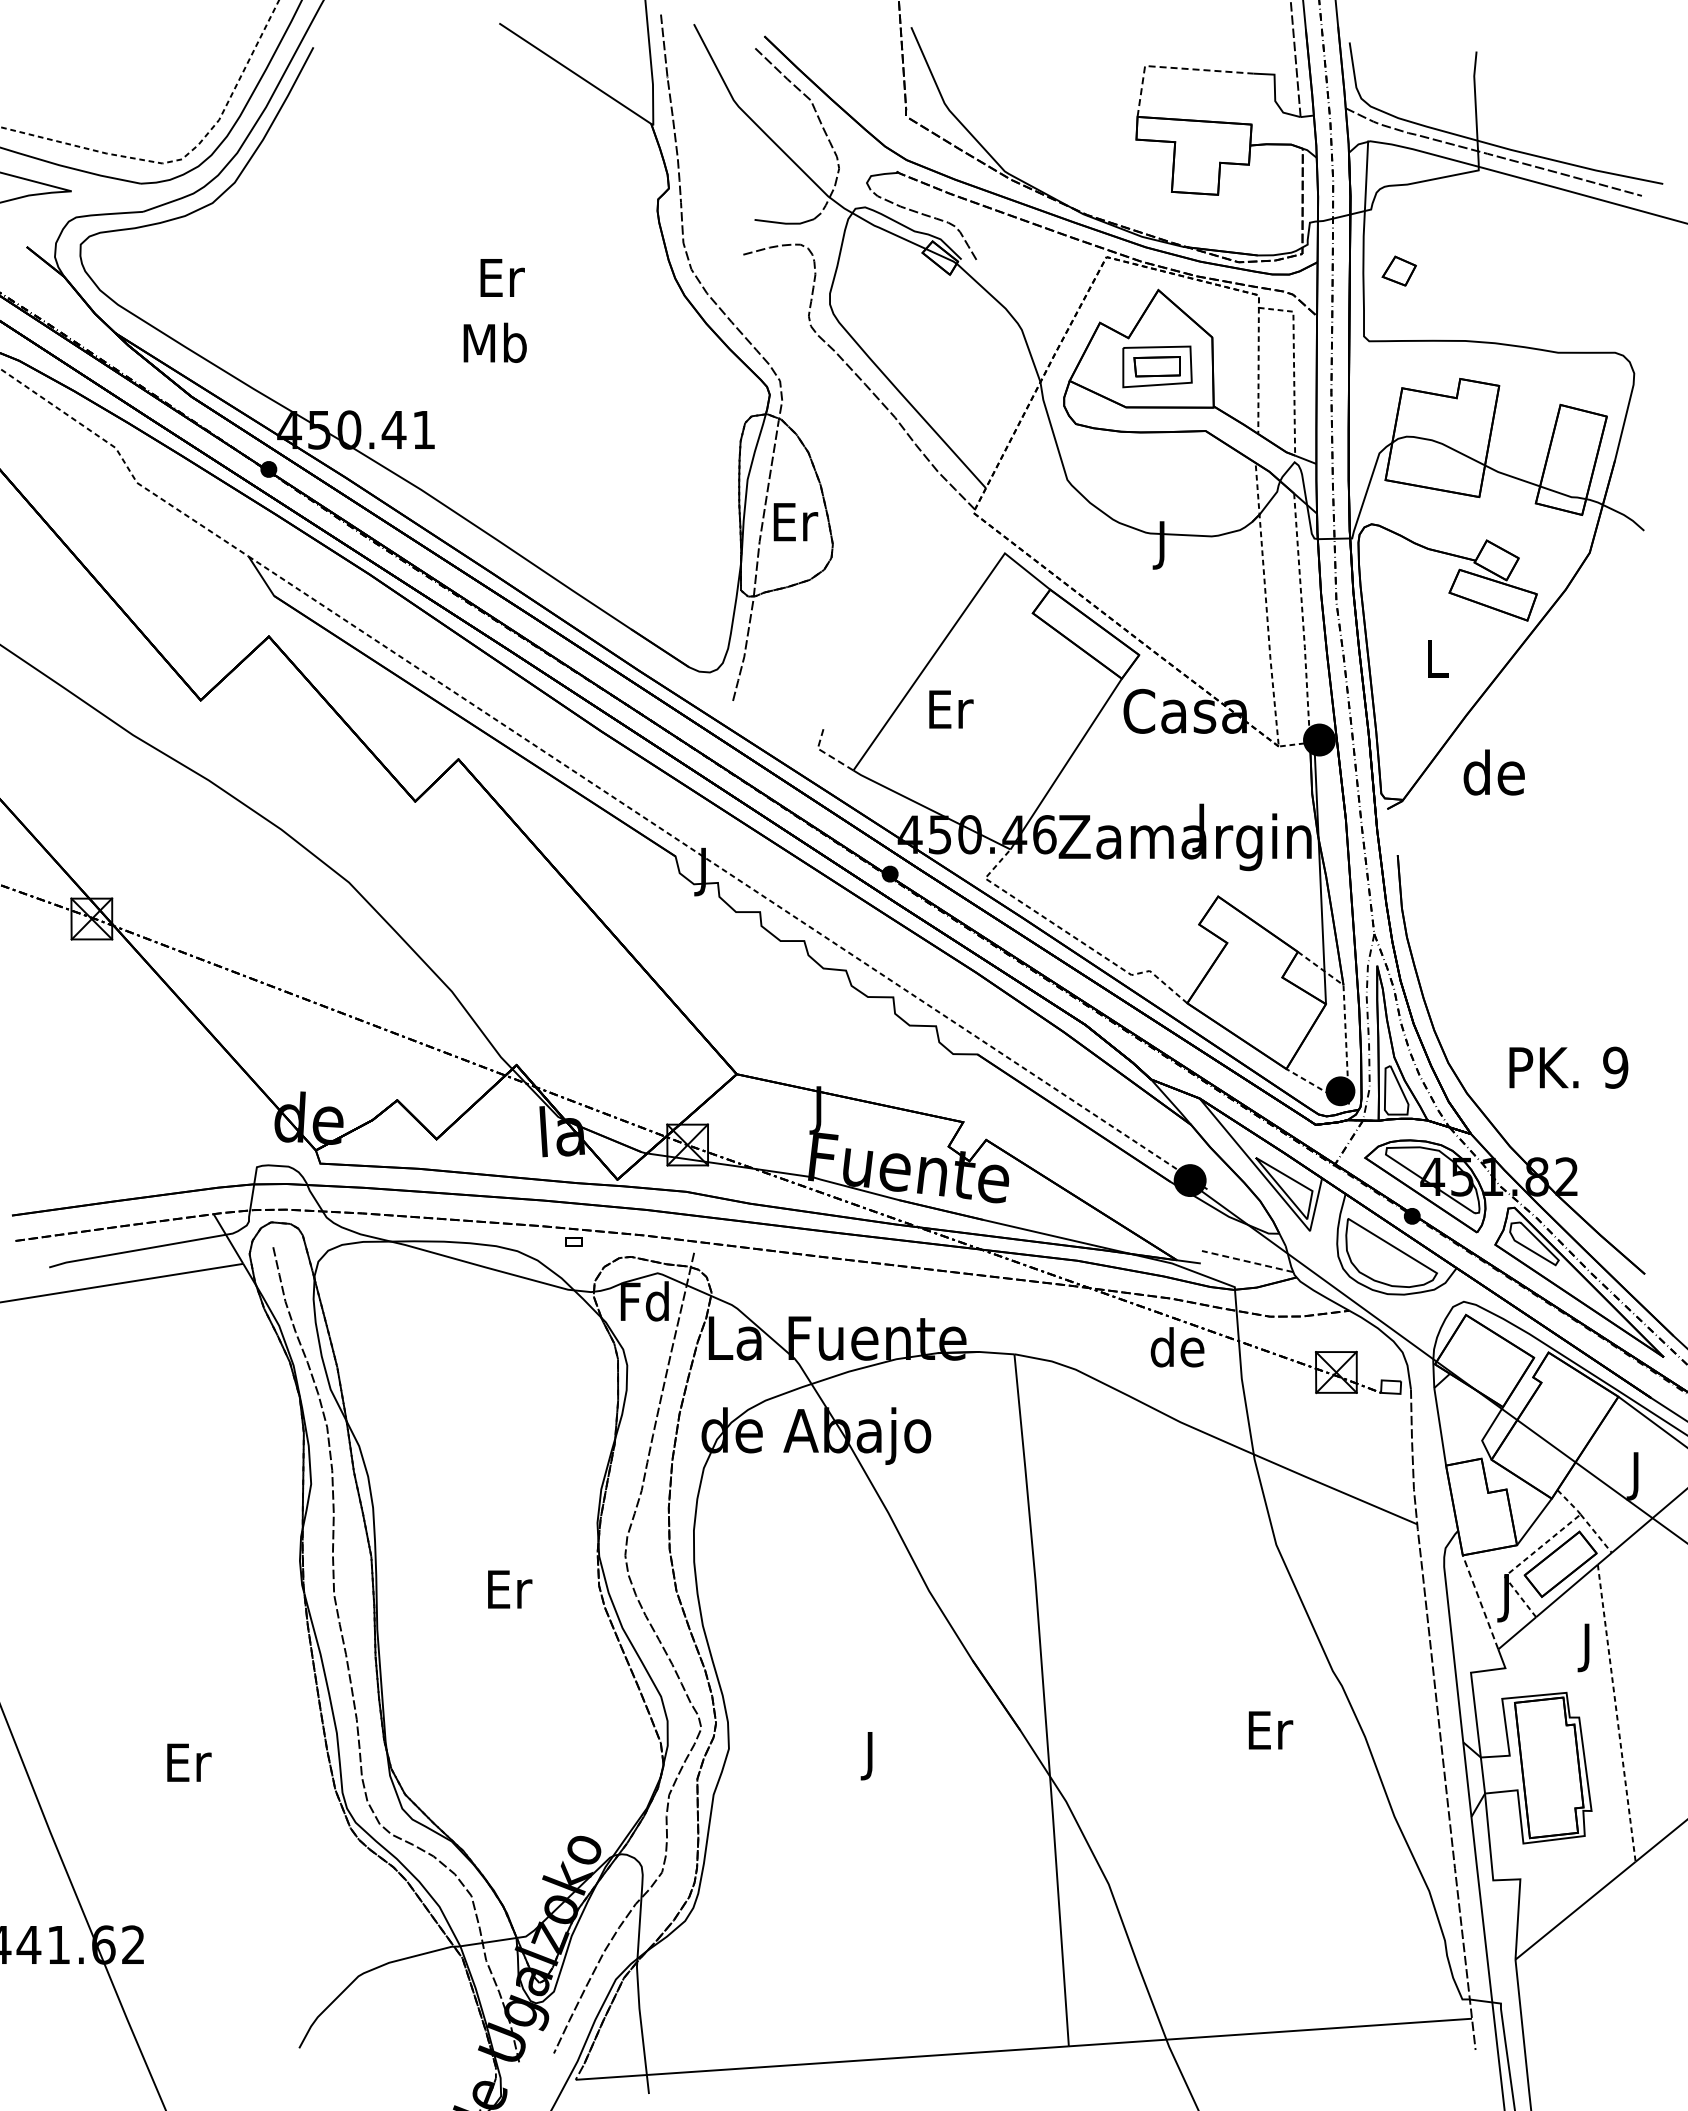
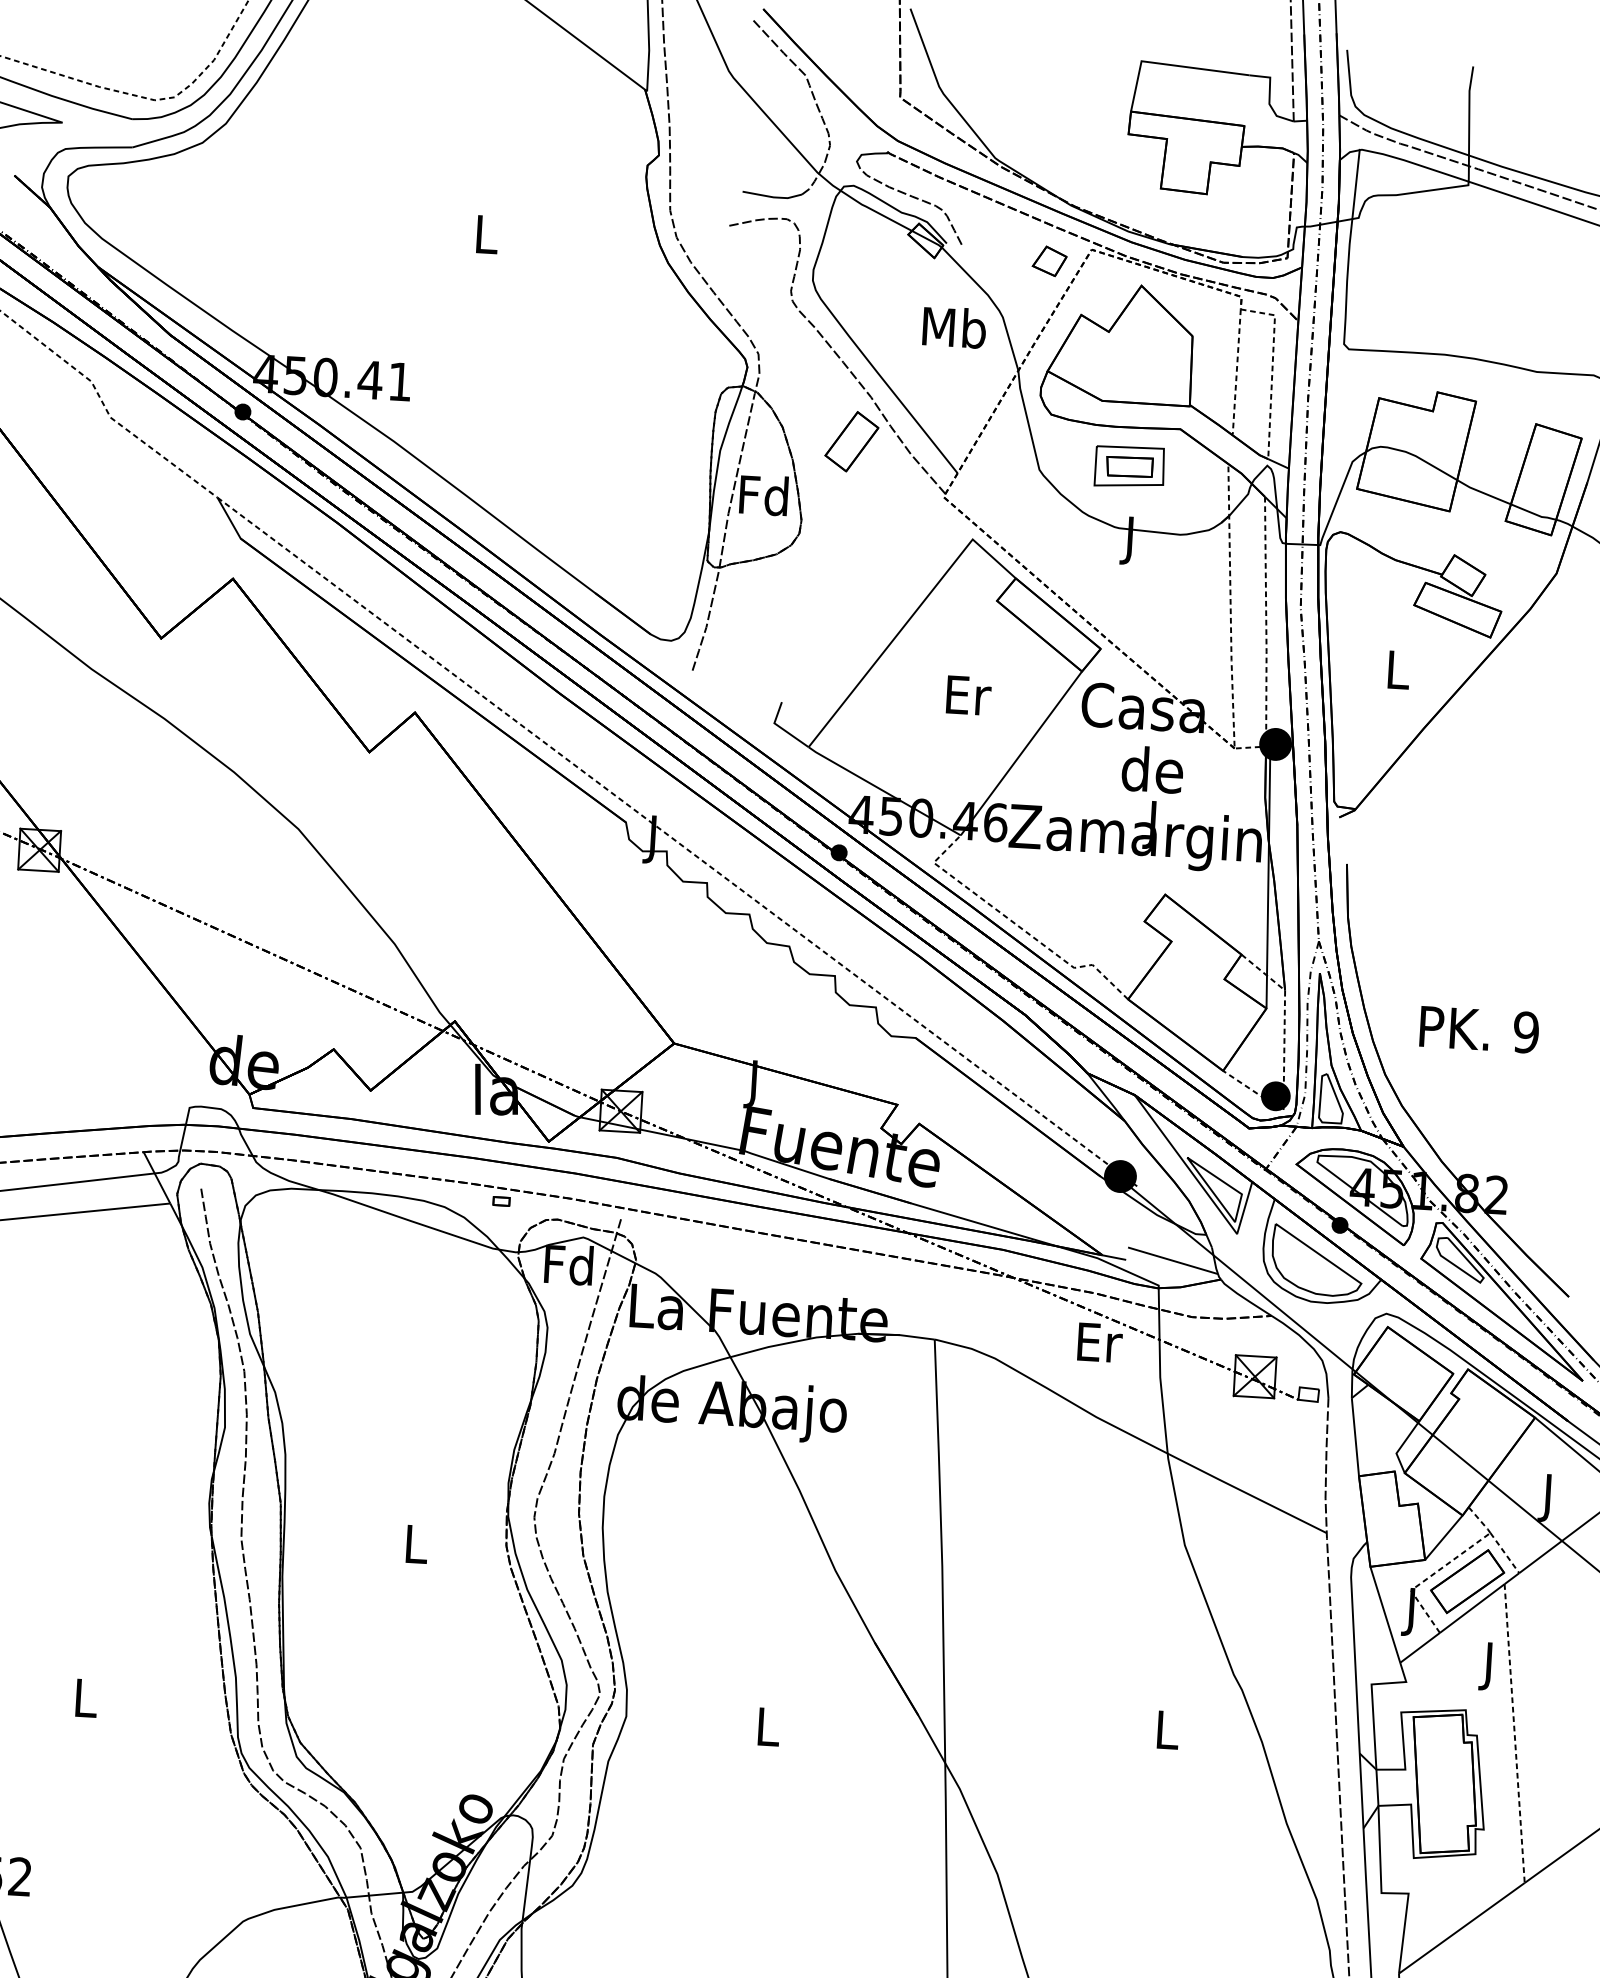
line: (1173, 67) -> (1169, 64), dashed -> solid
part: (1398, 270) -> (1048, 260), moved
text: (502, 277) -> (487, 234), Er -> L
text: (494, 342) -> (953, 327), moved
part: (1157, 366) -> (1129, 466), moved
part: (878, 462) -> (851, 441), added
text: (794, 521) -> (764, 495), Er -> Fd
text: (951, 709) -> (969, 695), moved
line: (825, 753) -> (781, 728), dashed -> solid
text: (1493, 772) -> (1151, 769), moved
text: (1568, 1067) -> (1479, 1029), moved
line: (1247, 1261) -> (1172, 1260), dashed -> solid
text: (1177, 1347) -> (1097, 1342), de -> Er
text: (510, 1589) -> (417, 1544), Er -> L
line: (1480, 1601) -> (1385, 1613), dashed -> solid
text: (1270, 1730) -> (1168, 1730), Er -> L
text: (871, 1756) -> (768, 1732), J -> L
text: (189, 1762) -> (87, 1698), Er -> L

